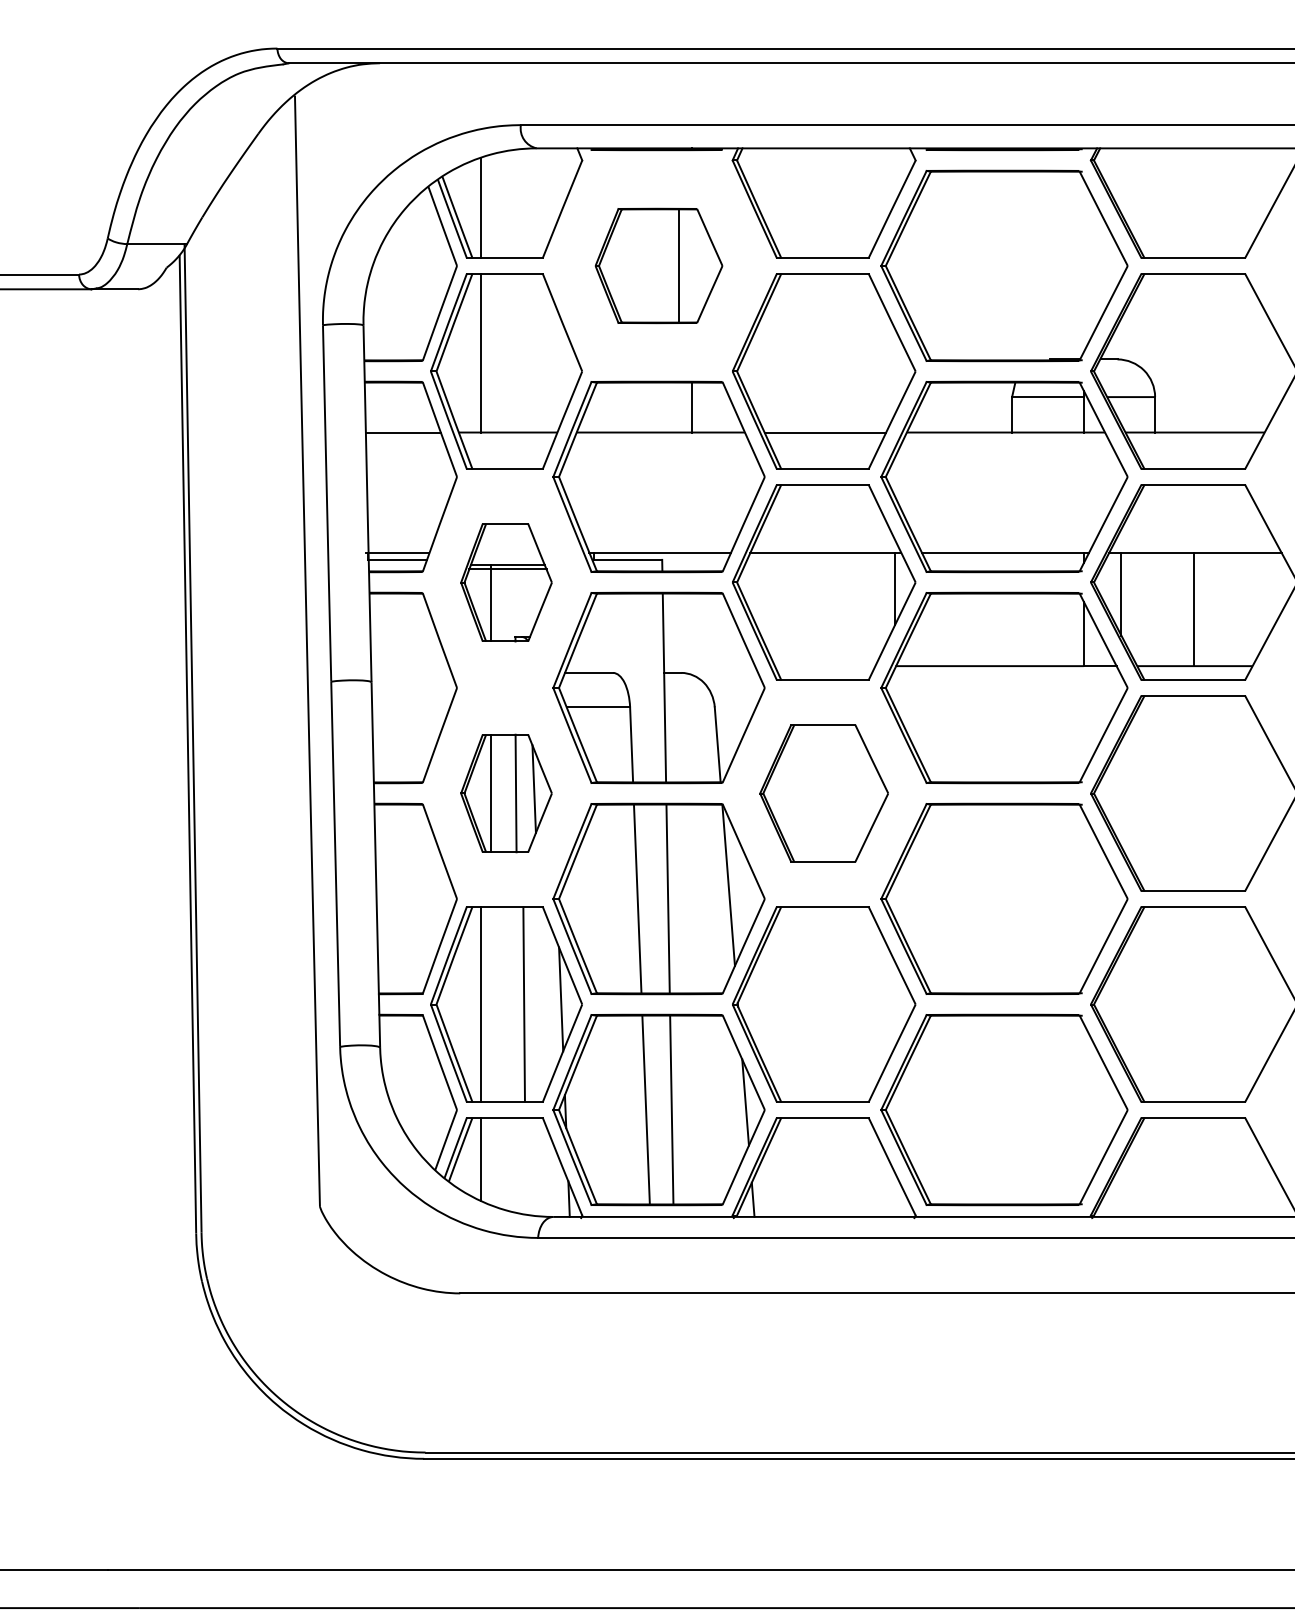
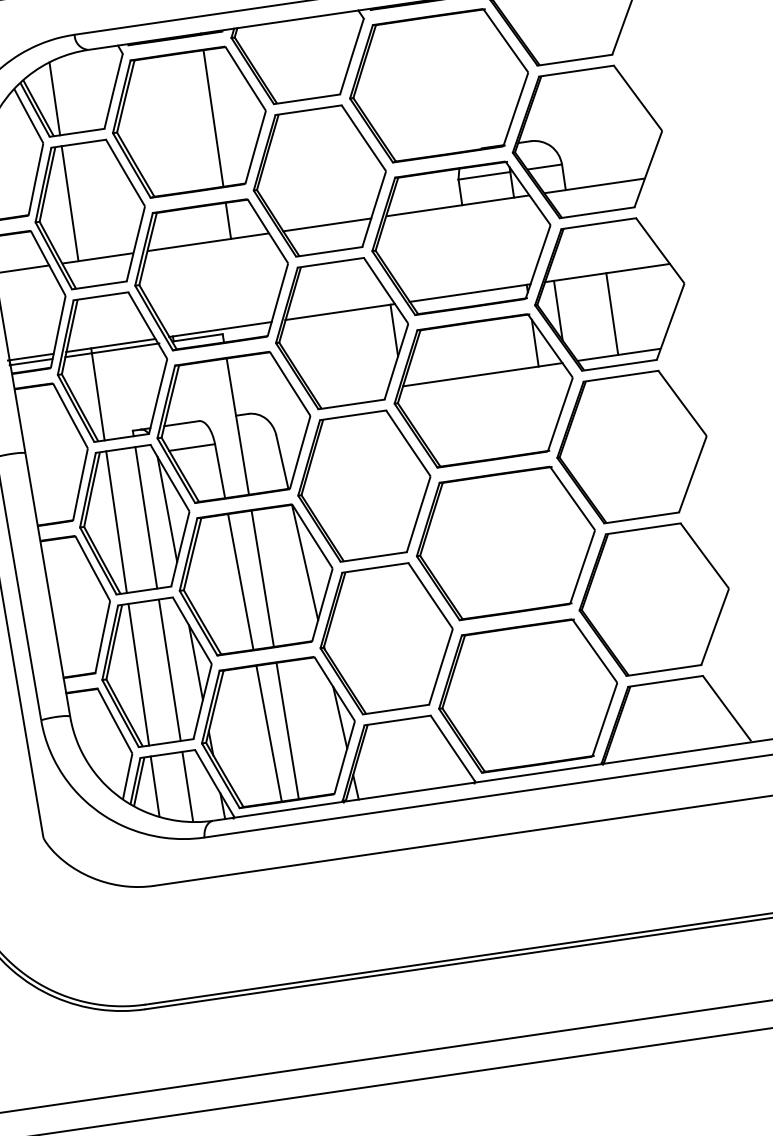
part: (658, 265) -> (188, 121), size x1.67
part: (506, 582) -> (112, 366), size x1.67
part: (506, 793) -> (134, 519), size x1.67
part: (824, 793) -> (364, 486), size x1.43
line: (525, 1165) -> (187, 786), added

